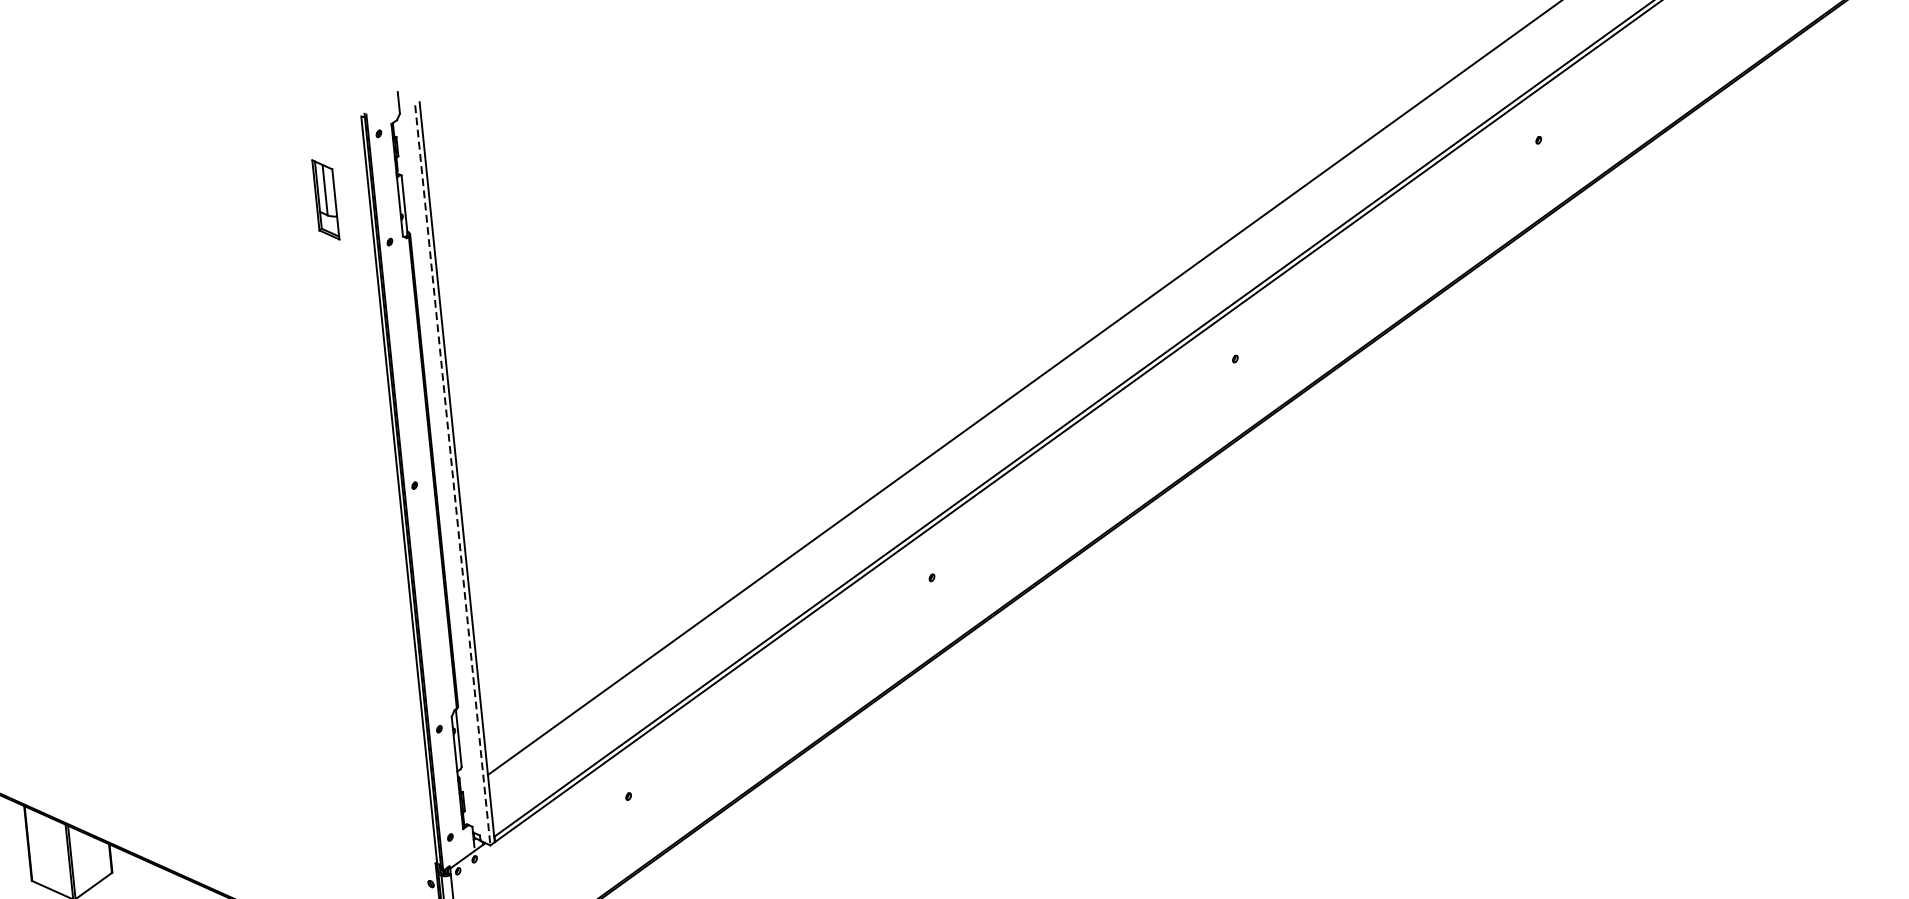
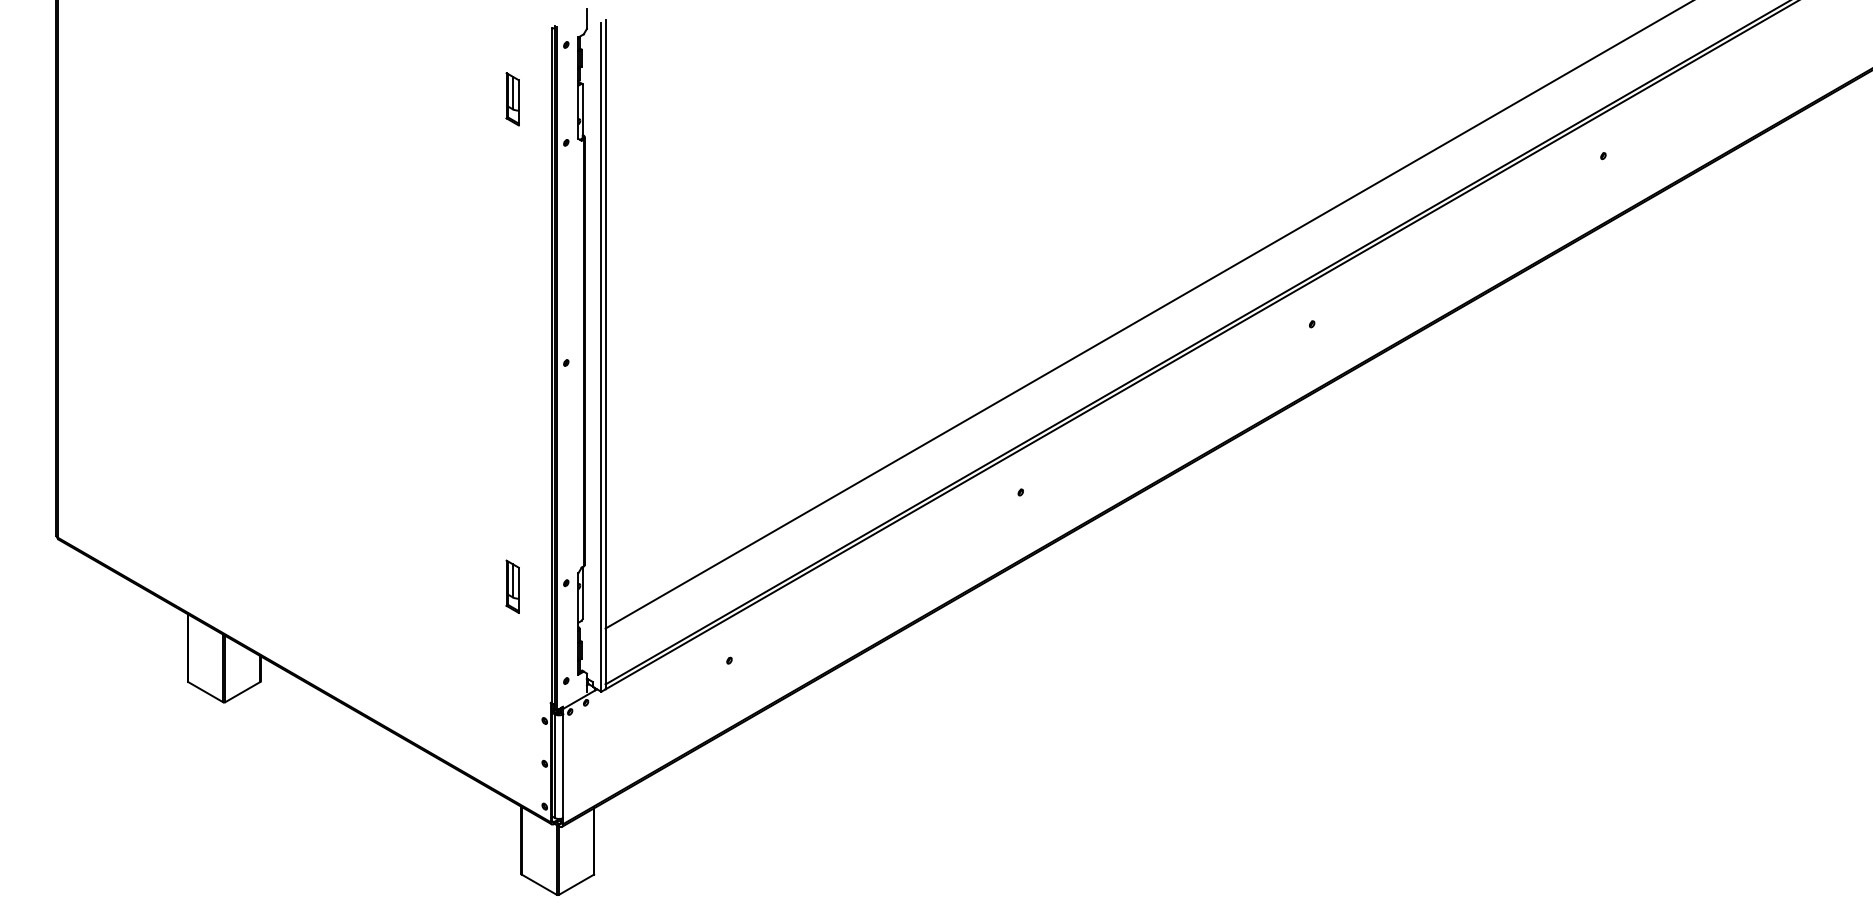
part: (325, 200) -> (512, 99), size x0.71
line: (452, 475) -> (601, 357), dashed -> solid
part: (380, 738) -> (512, 586), added

